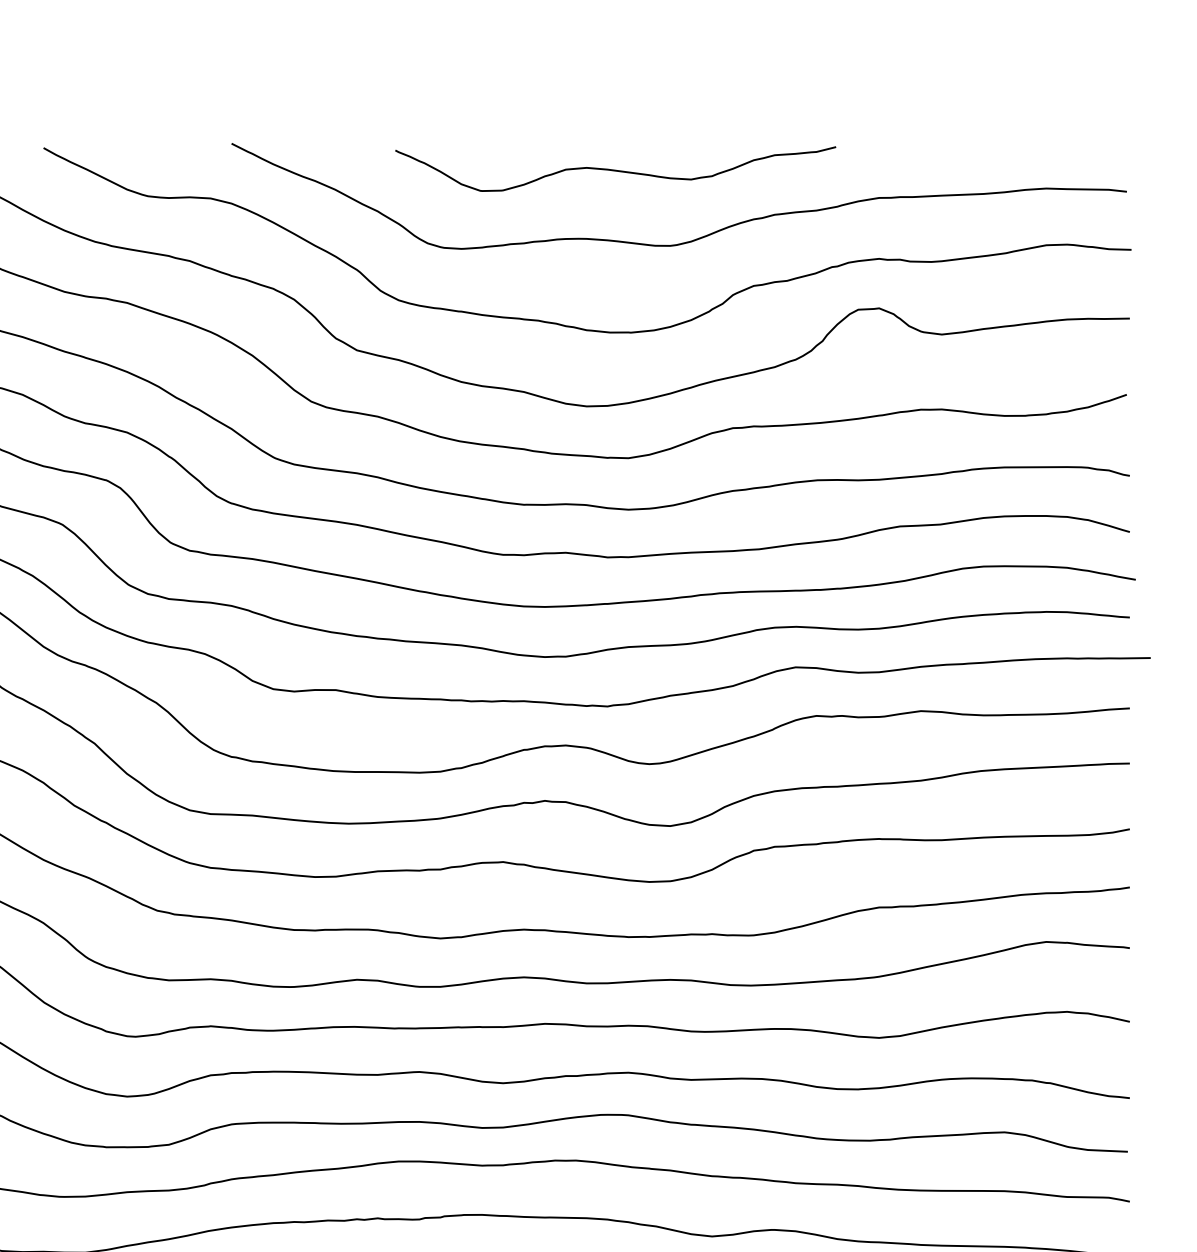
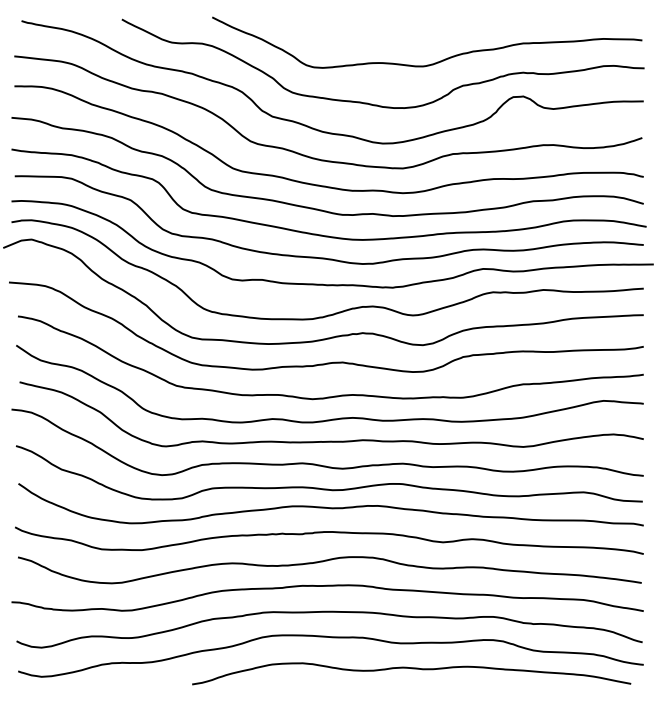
curve: (615, 168) -> (396, 29), removed

